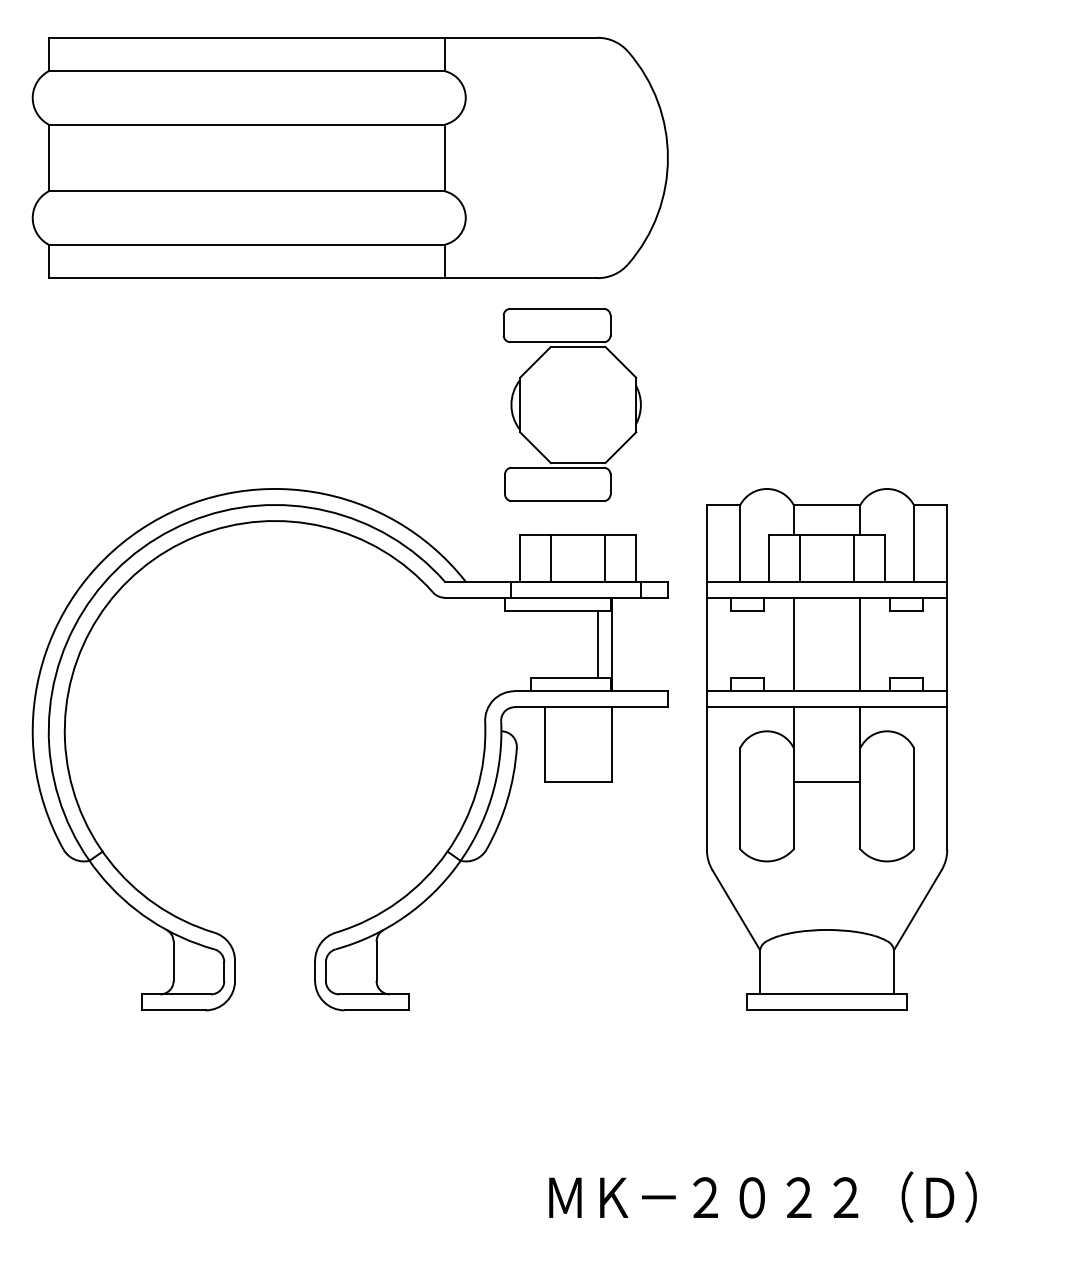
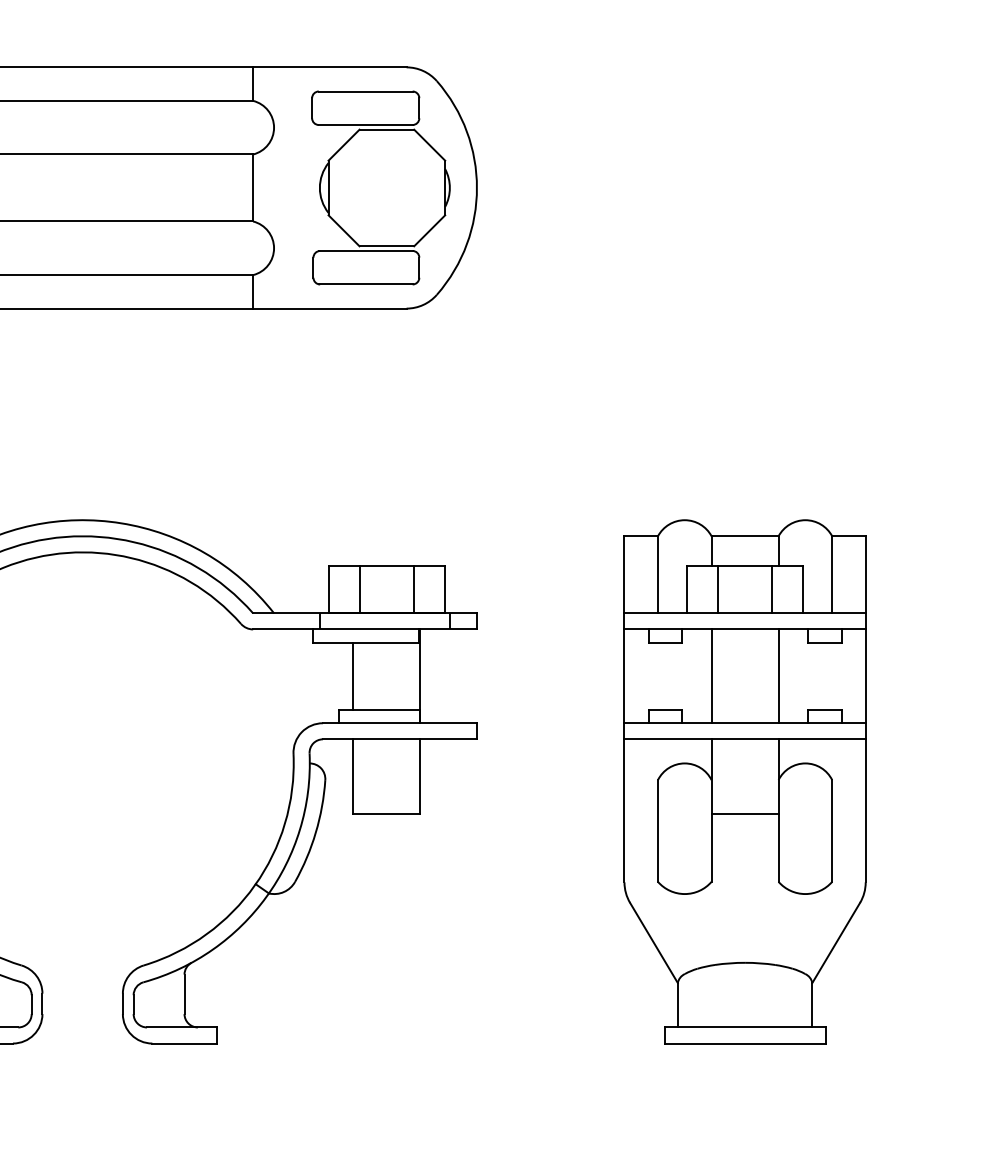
part: (571, 404) -> (380, 187), moved
line: (597, 644) -> (353, 676), moved
part: (827, 749) -> (745, 781), moved

